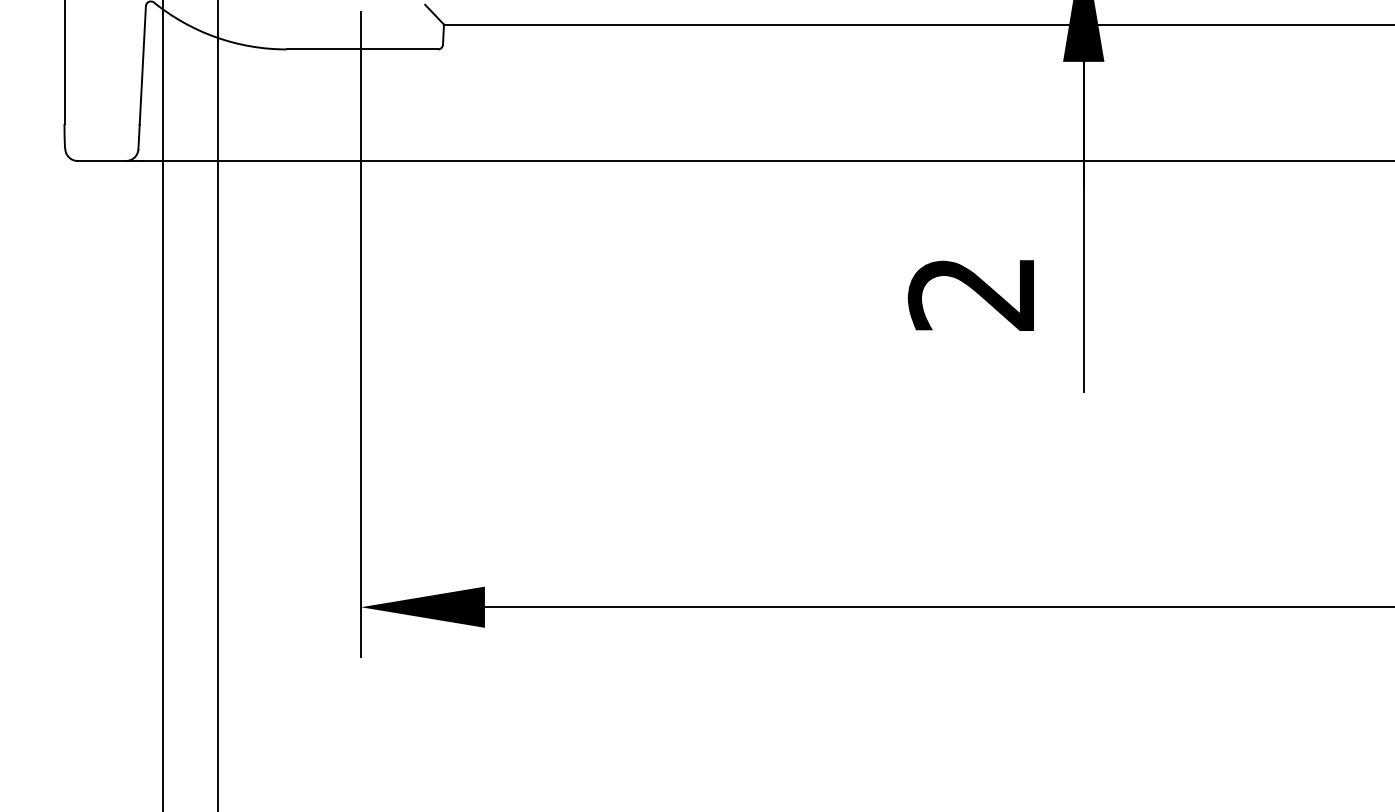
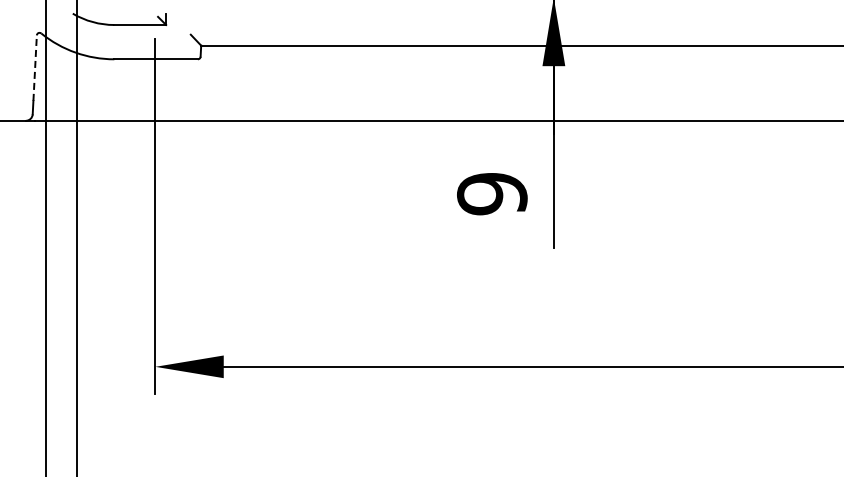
line: (143, 66) -> (35, 68), solid -> dashed
text: (972, 294) -> (492, 194), 2 -> 9

